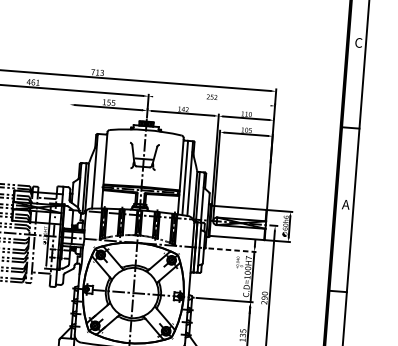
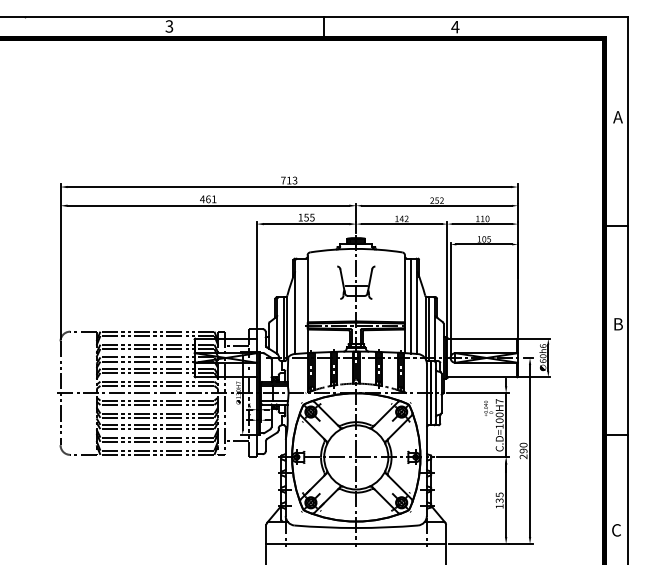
text: (358, 43) -> (617, 117), C -> A
line: (212, 101) -> (437, 205), added
line: (66, 143) -> (256, 273), added
text: (345, 204) -> (617, 324), A -> B
line: (232, 250) -> (478, 393), dashed -> solid

